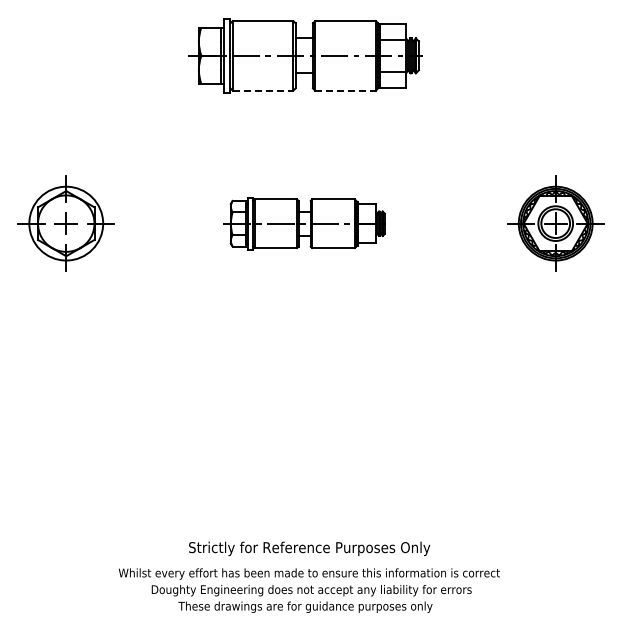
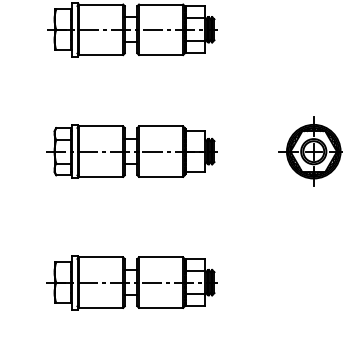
line: (263, 90) -> (101, 54), dashed -> solid
line: (346, 90) -> (161, 54), dashed -> solid
part: (305, 223) -> (132, 151), size x1.43
part: (304, 403) -> (131, 282), added

